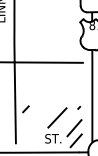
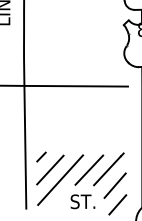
line: (31, 117) -> (49, 169), added
line: (69, 117) -> (107, 169), added
line: (38, 124) -> (60, 180), added

